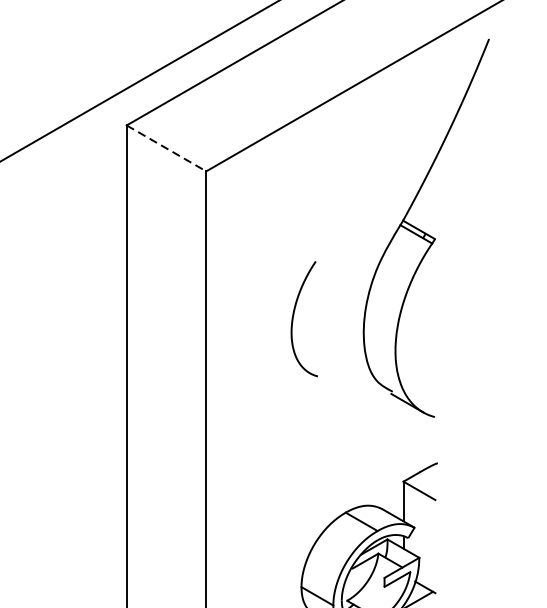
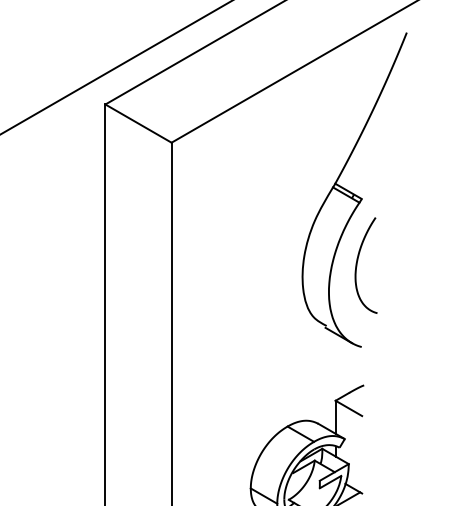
line: (166, 148) -> (138, 123), dashed -> solid
curve: (293, 319) -> (357, 265), moved

